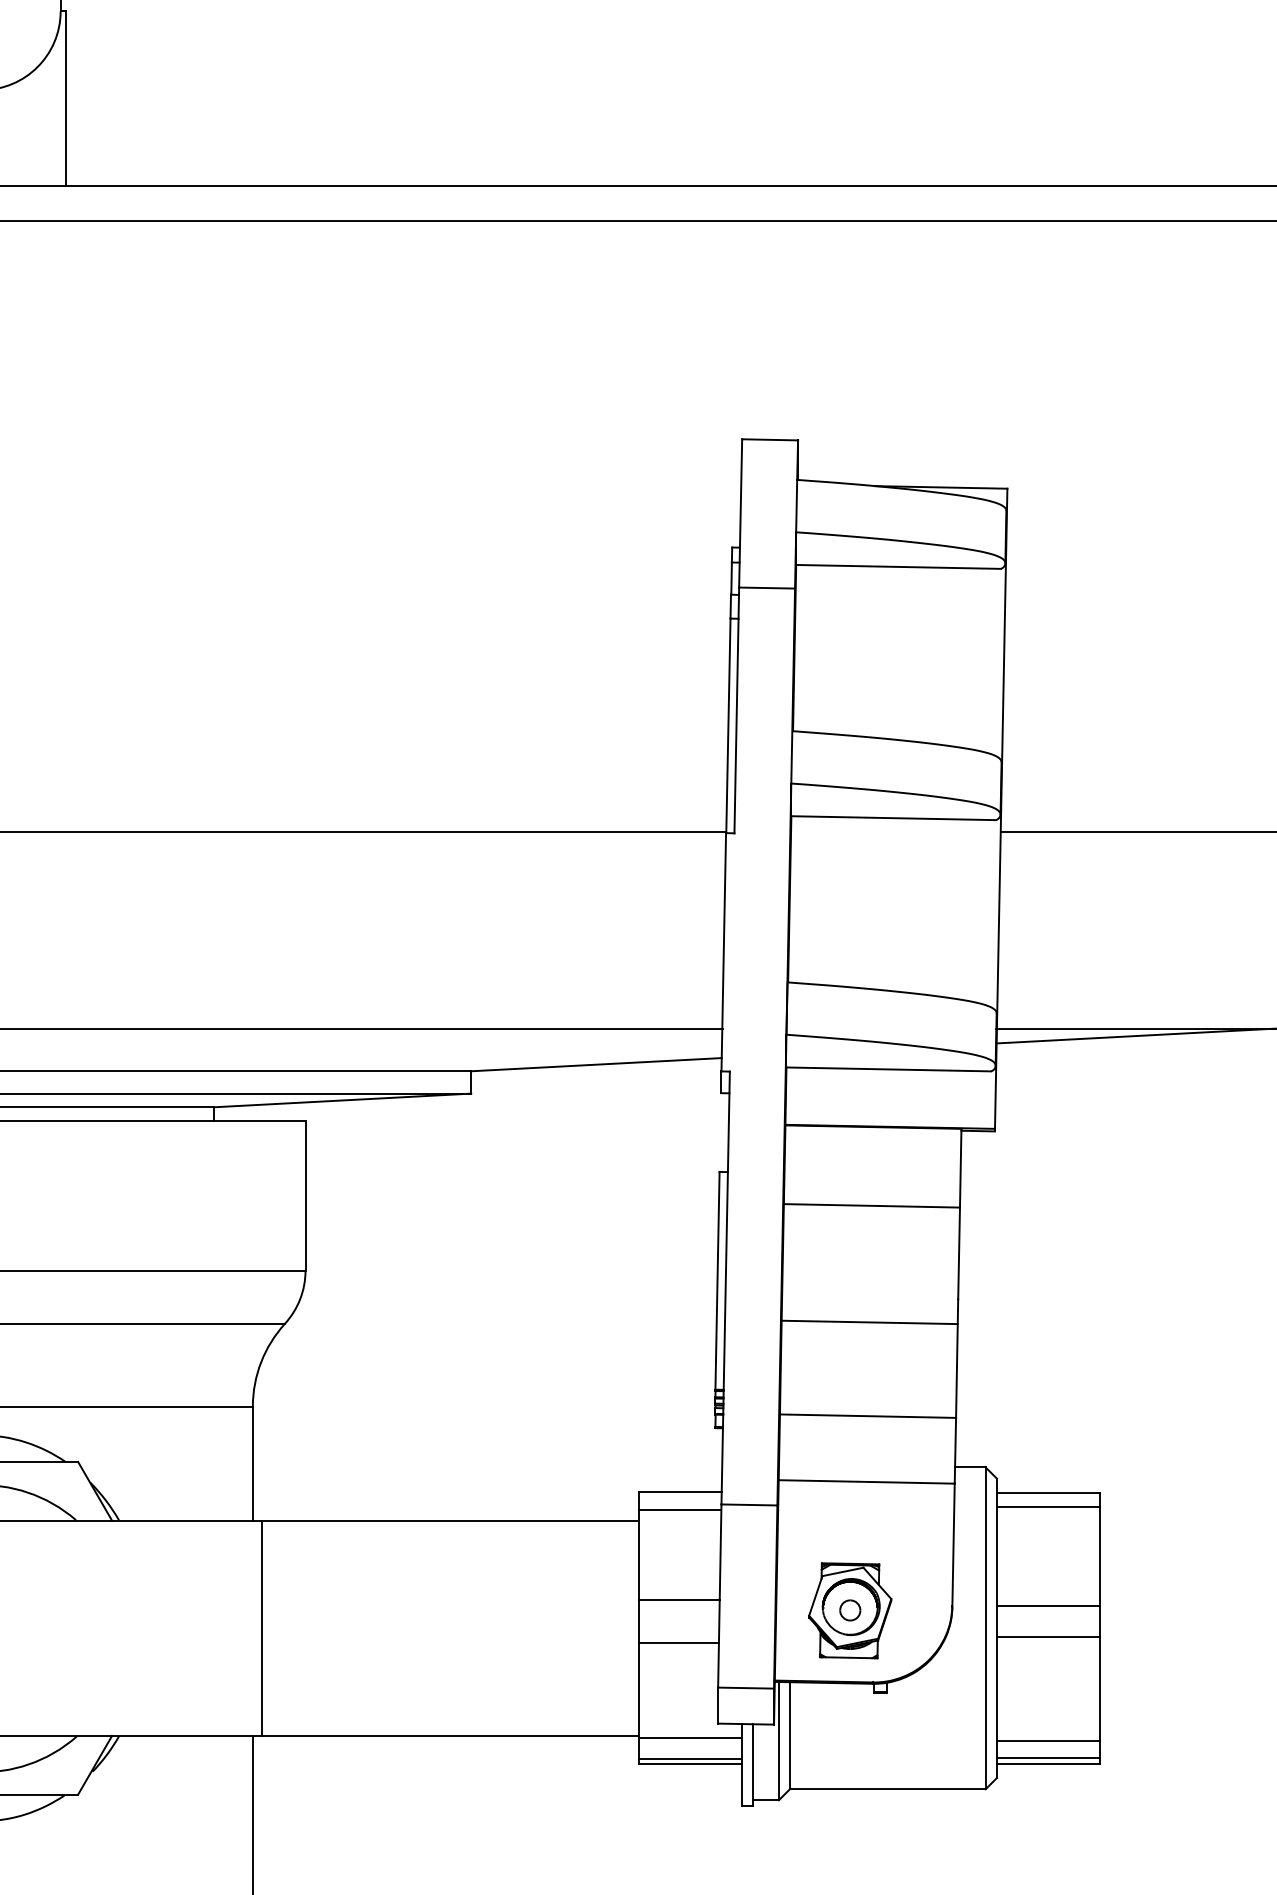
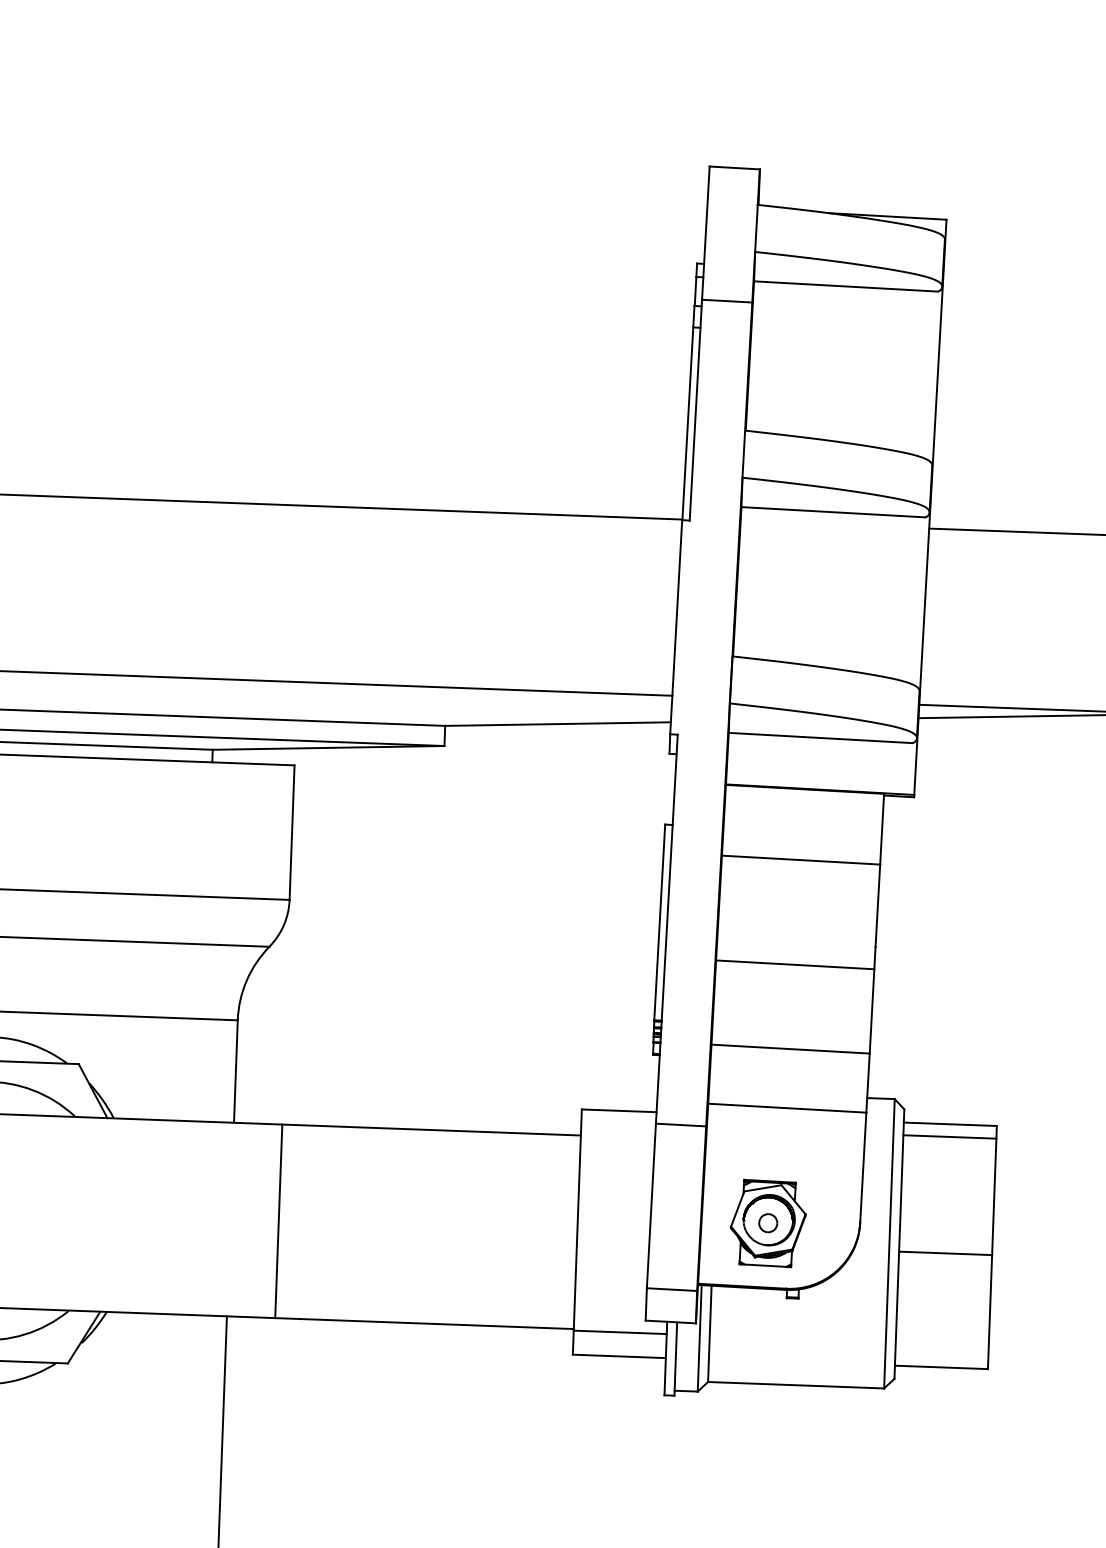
line: (679, 1510) -> (617, 1127), removed
line: (678, 1599) -> (614, 1207), removed
line: (1048, 1605) -> (946, 1225), removed
line: (261, 1627) -> (278, 1220), moved
line: (678, 1643) -> (612, 1247), removed
line: (1048, 1741) -> (942, 1347), removed
line: (1048, 1757) -> (941, 1361), removed
line: (690, 1759) -> (619, 1351), removed

